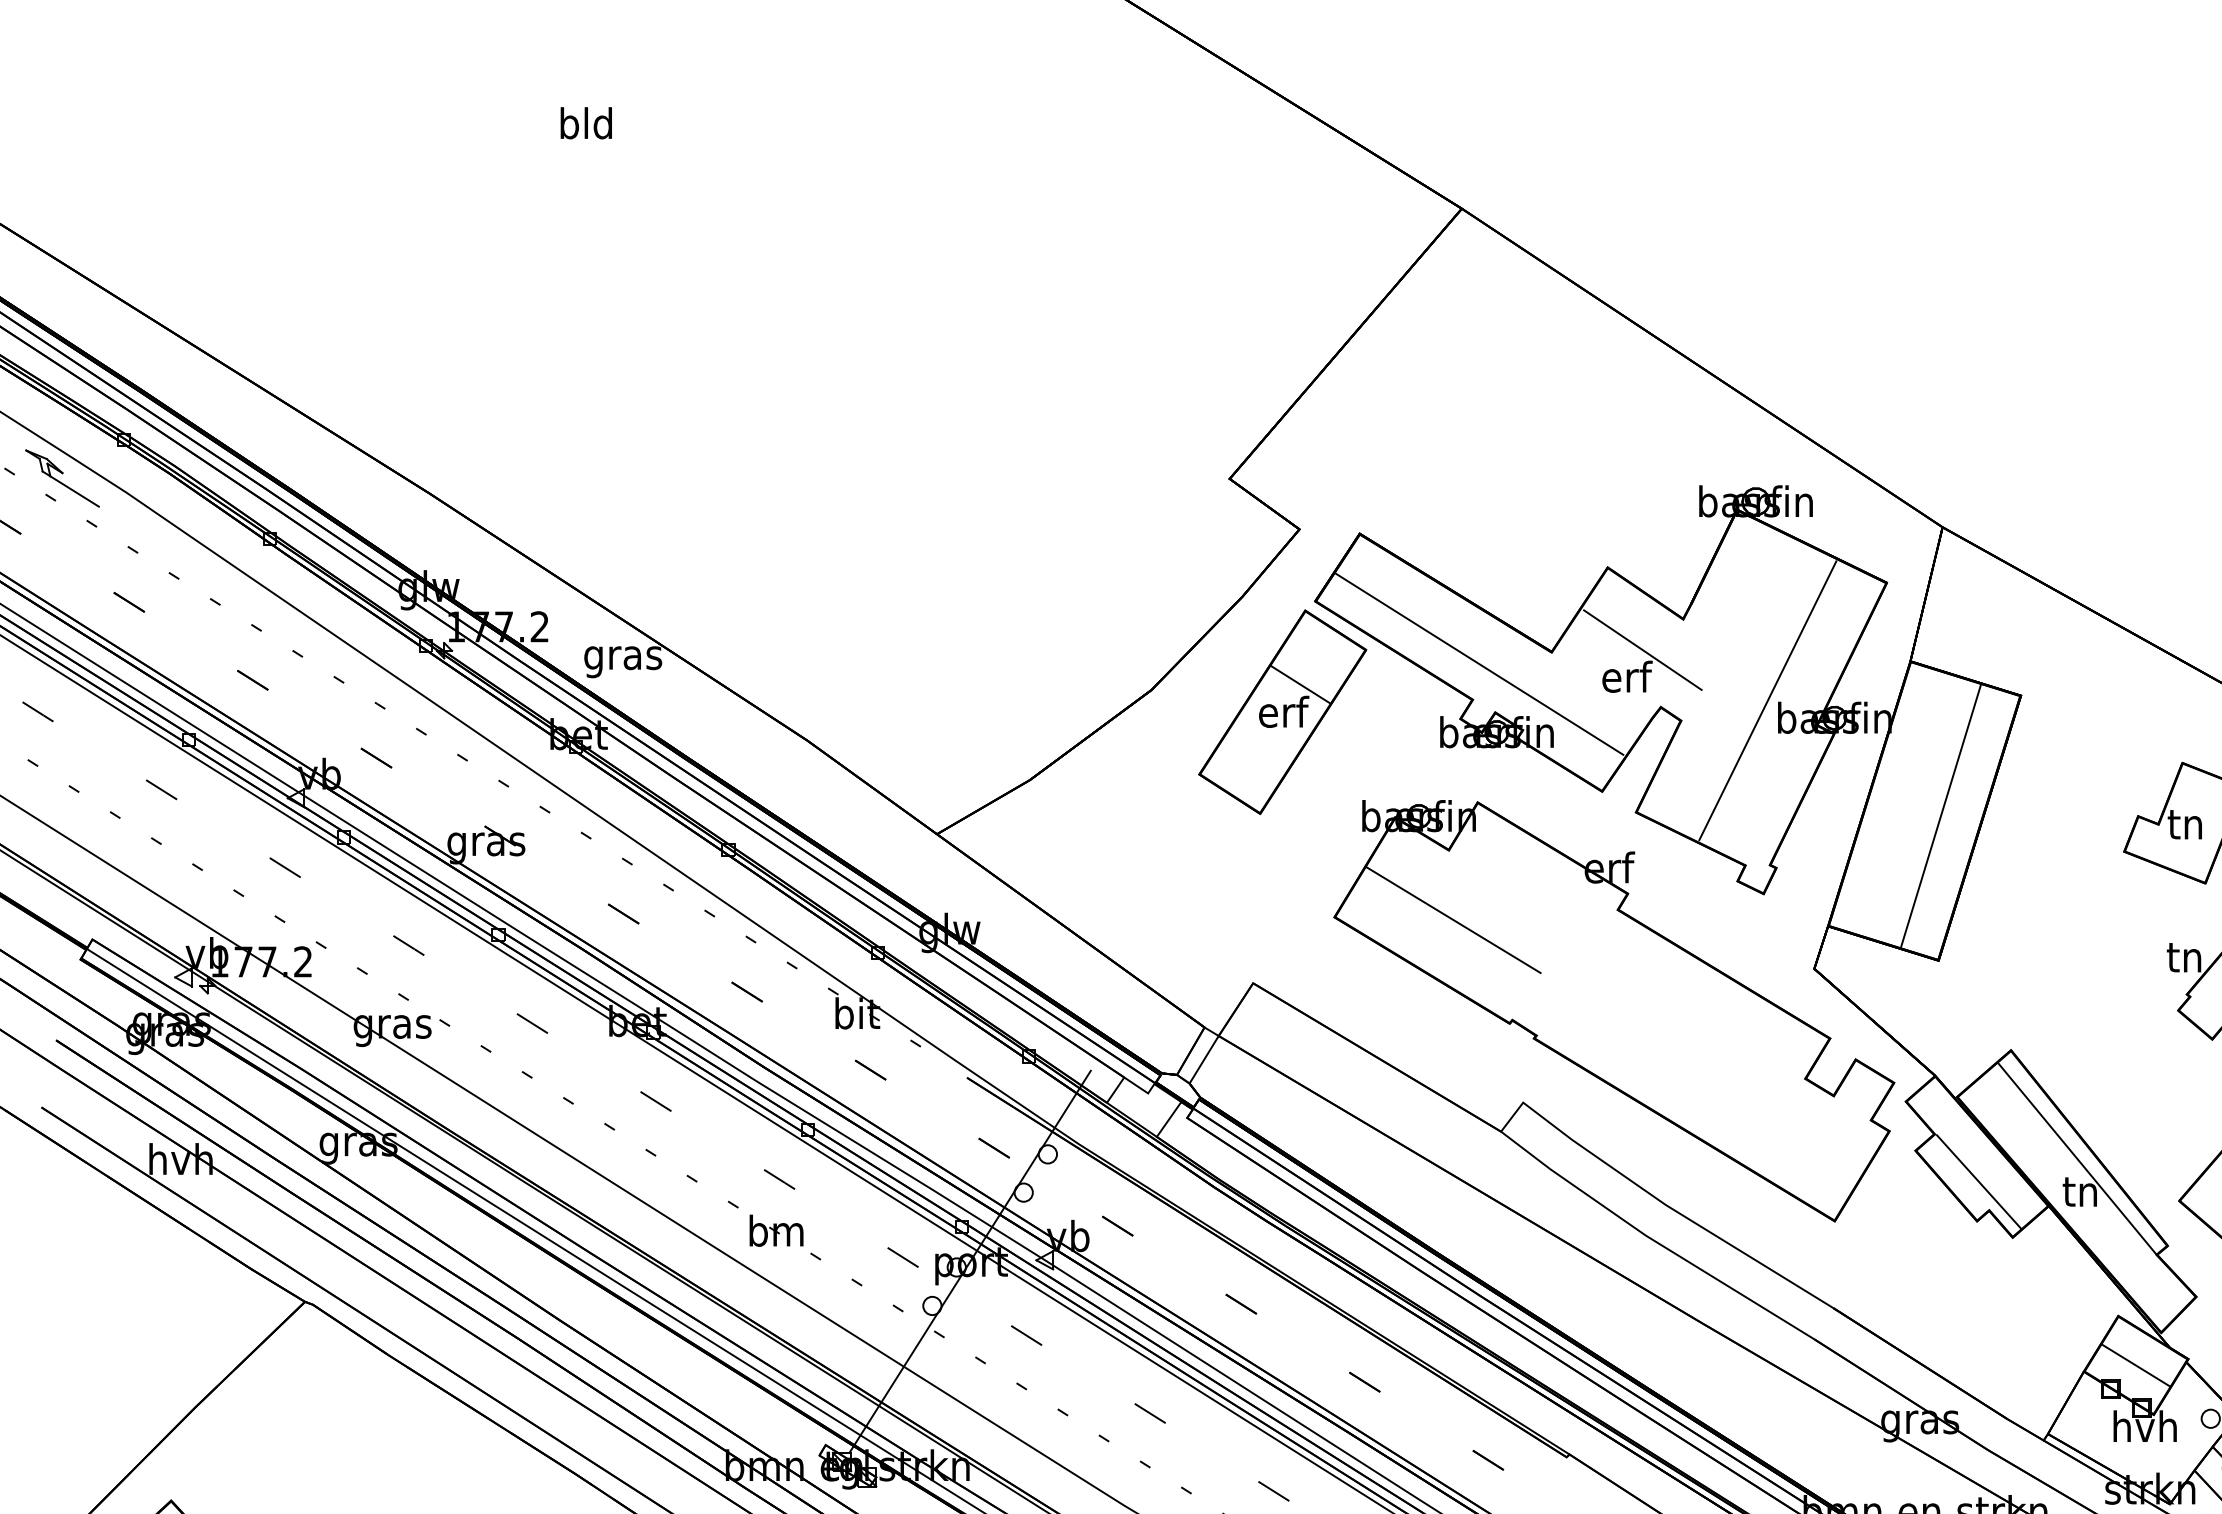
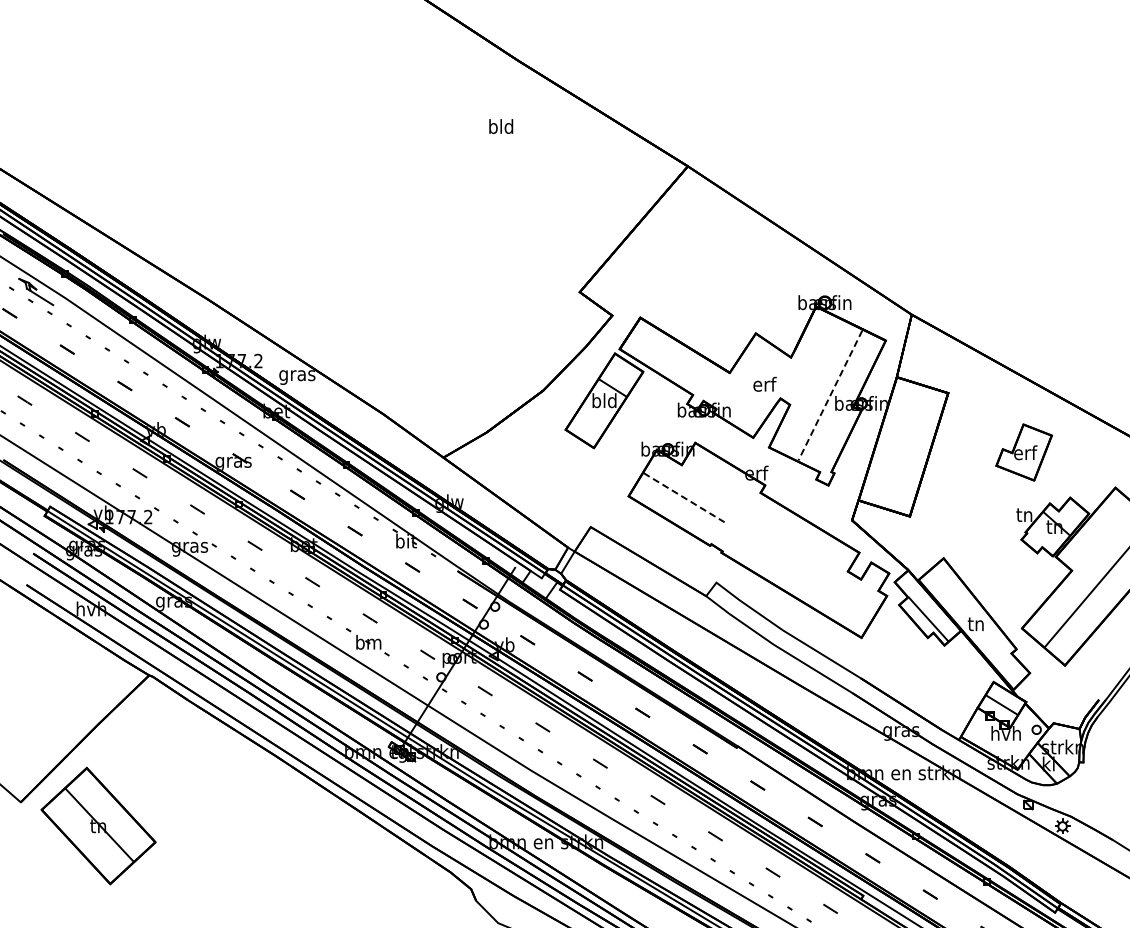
text: (586, 123) -> (501, 126), moved
line: (1641, 649) -> (771, 371), removed
line: (1480, 664) -> (696, 378), removed
line: (1767, 700) -> (830, 395), solid -> dashed
text: (1282, 711) -> (604, 400), erf -> bld
line: (1939, 816) -> (910, 449), removed
text: (2186, 823) -> (1025, 452), tn -> erf
line: (1454, 919) -> (684, 497), solid -> dashed
line: (2077, 1158) -> (974, 608), removed

